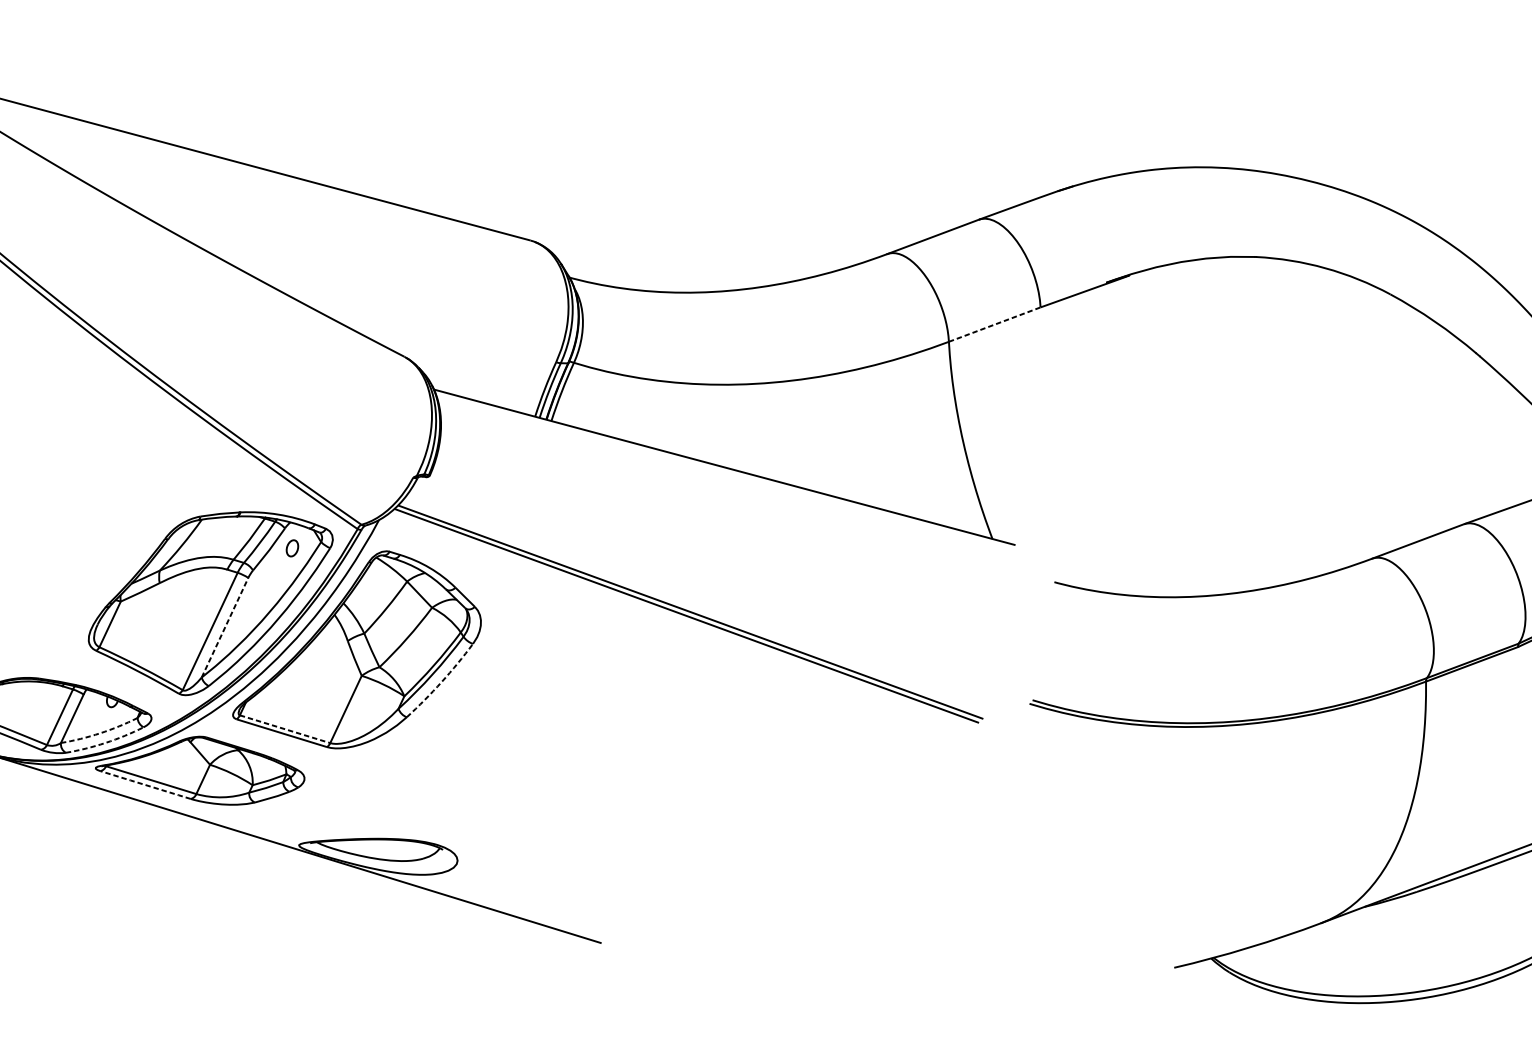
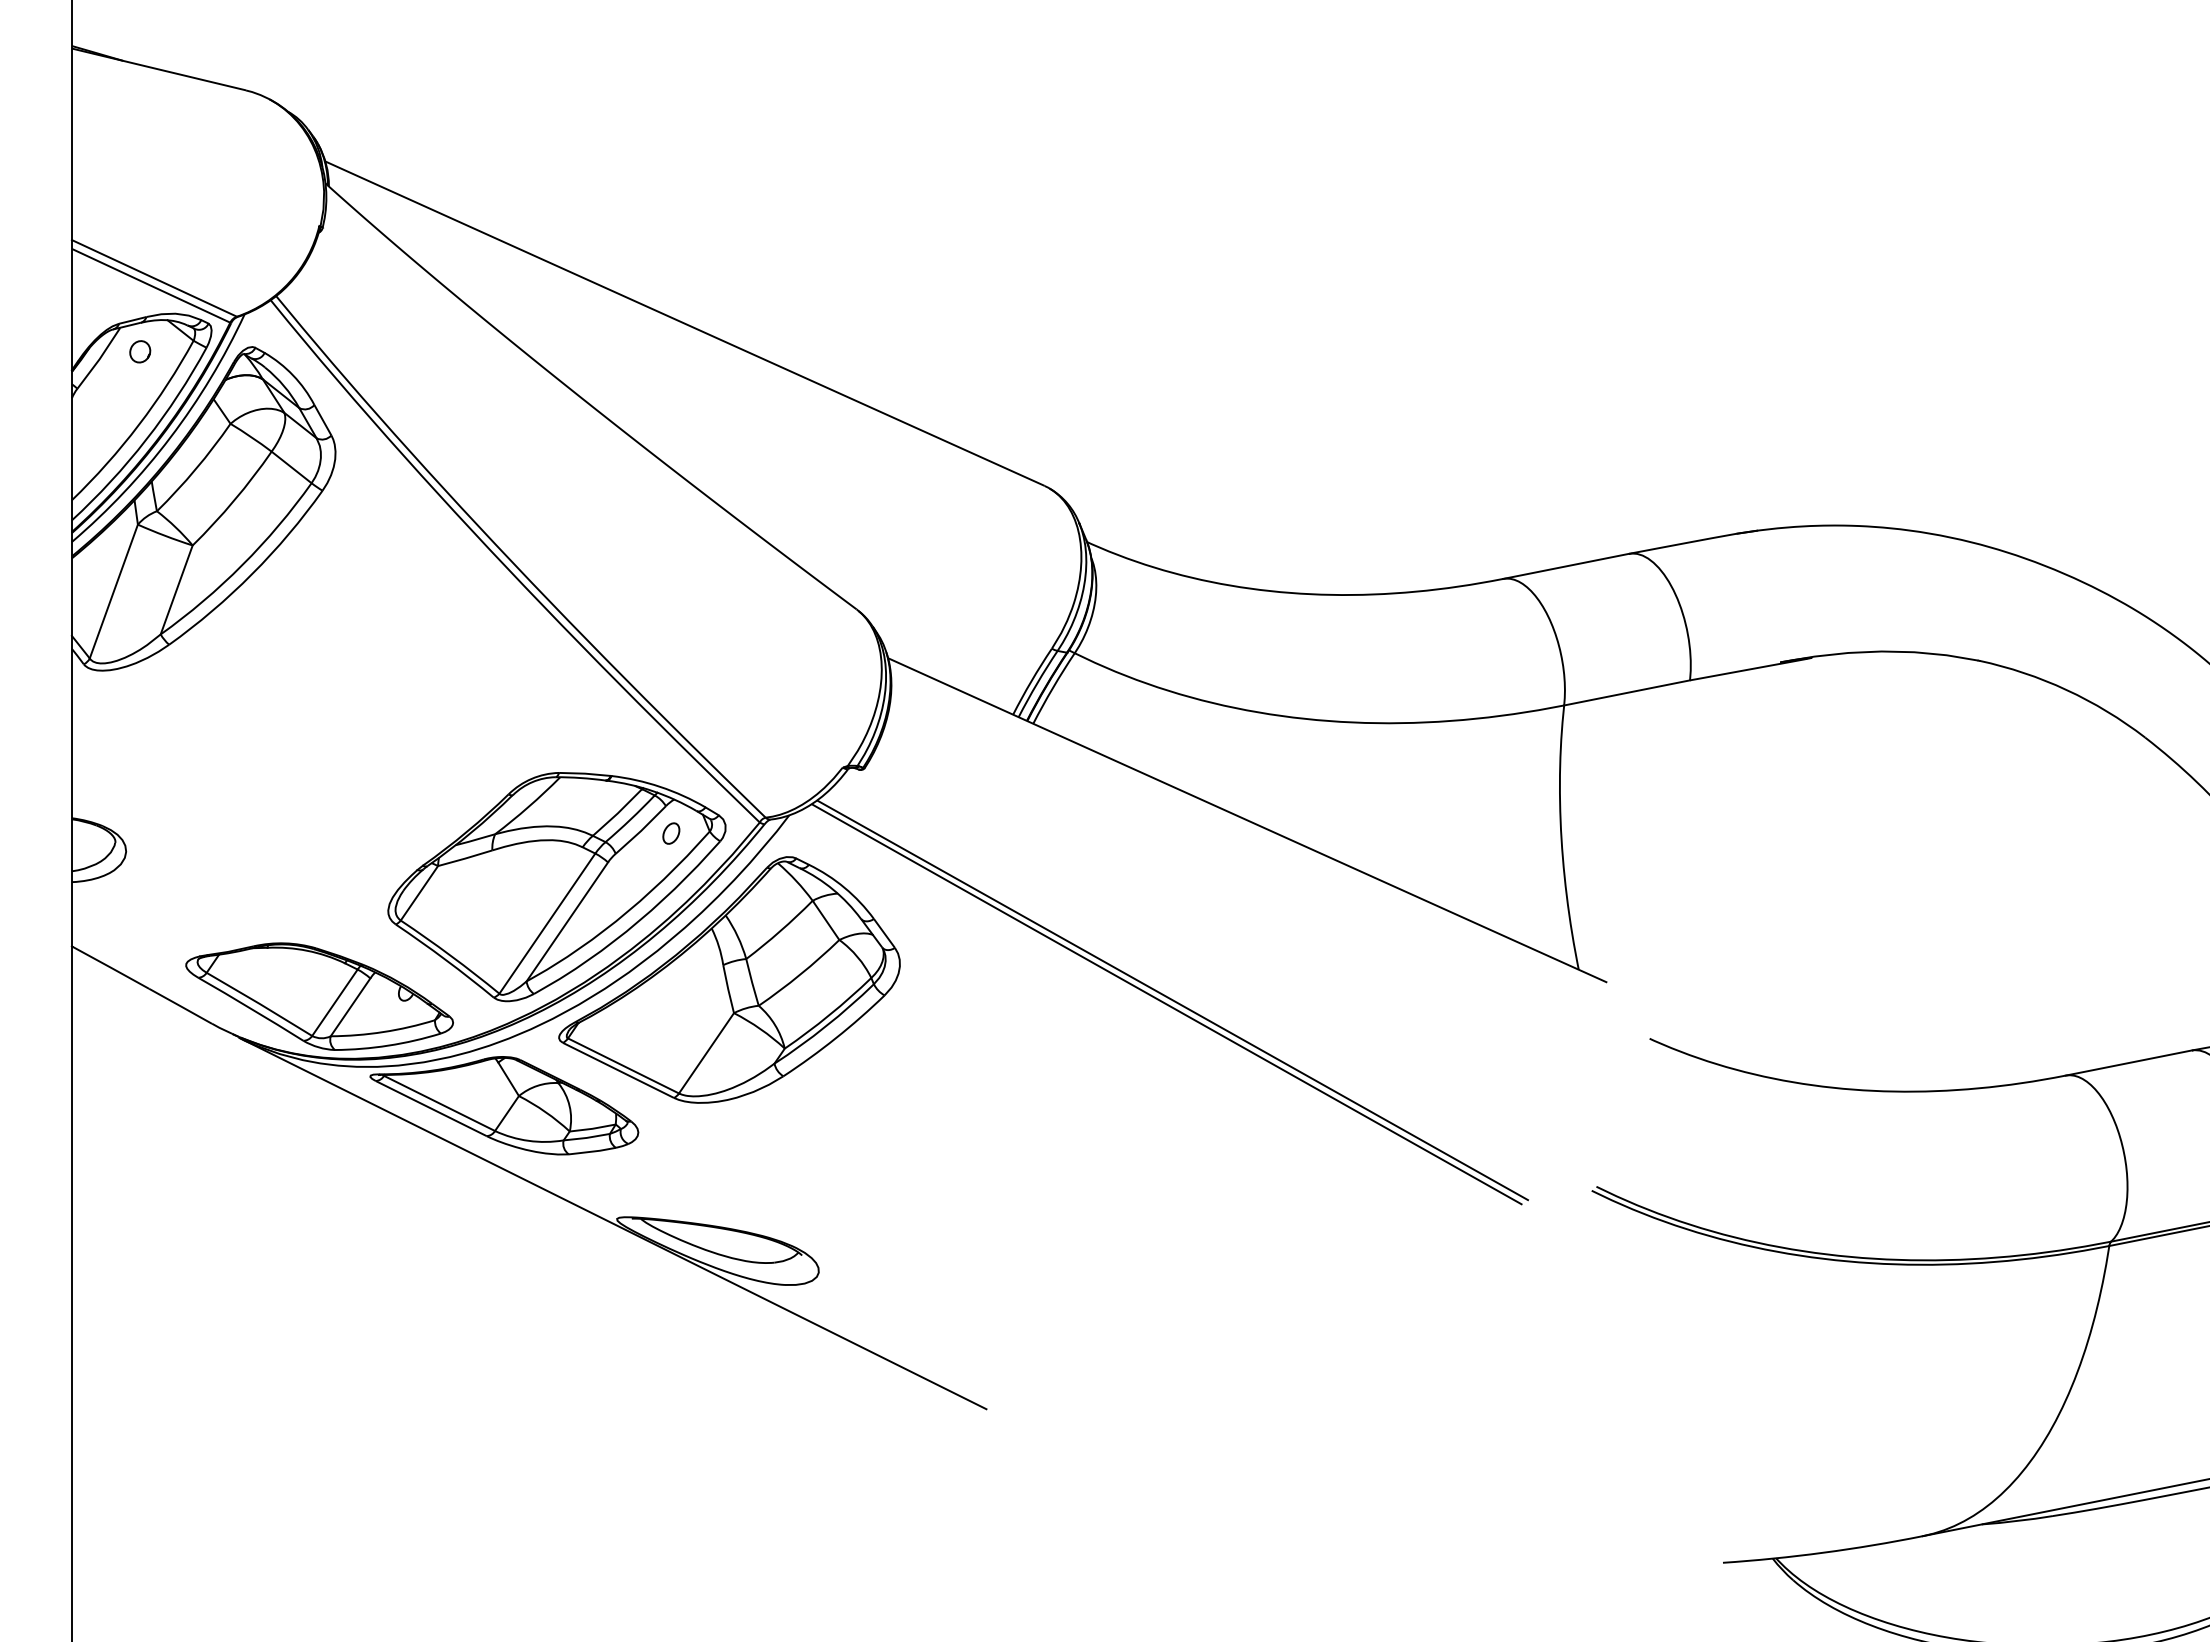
line: (995, 324) -> (1627, 692), dashed -> solid
line: (225, 627) -> (567, 921), dashed -> solid
arc: (441, 682) -> (835, 1038), dashed -> solid
line: (285, 728) -> (623, 1065), dashed -> solid
arc: (100, 733) -> (383, 1032), dashed -> solid
arc: (105, 742) -> (388, 1045), dashed -> solid
line: (145, 784) -> (431, 1108), dashed -> solid

